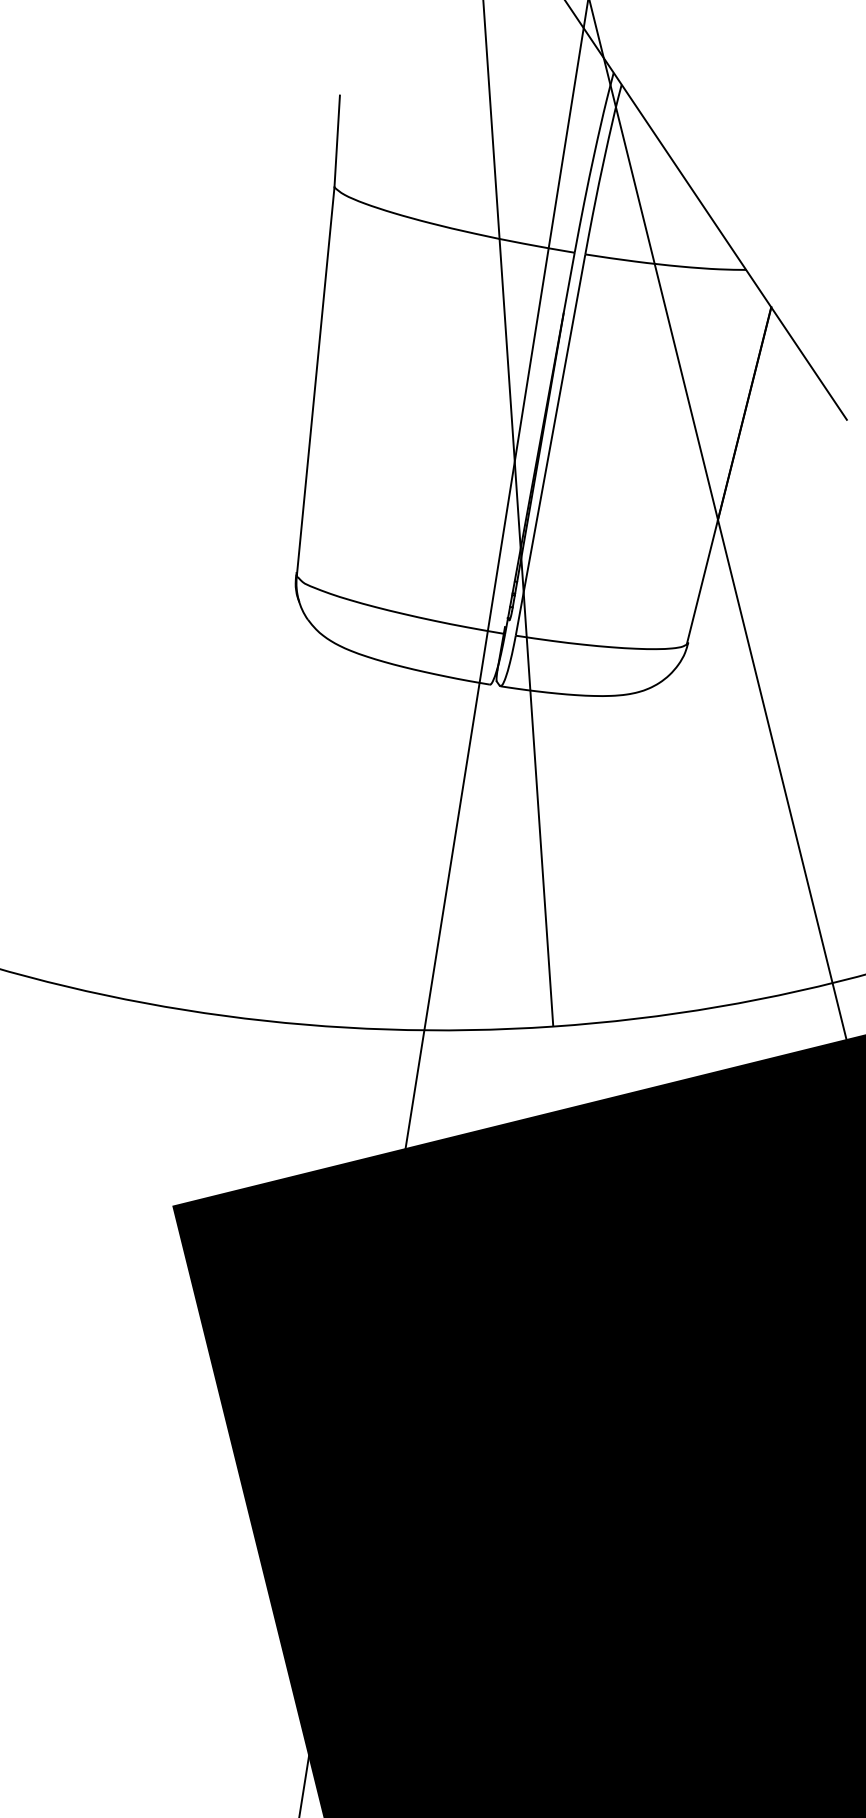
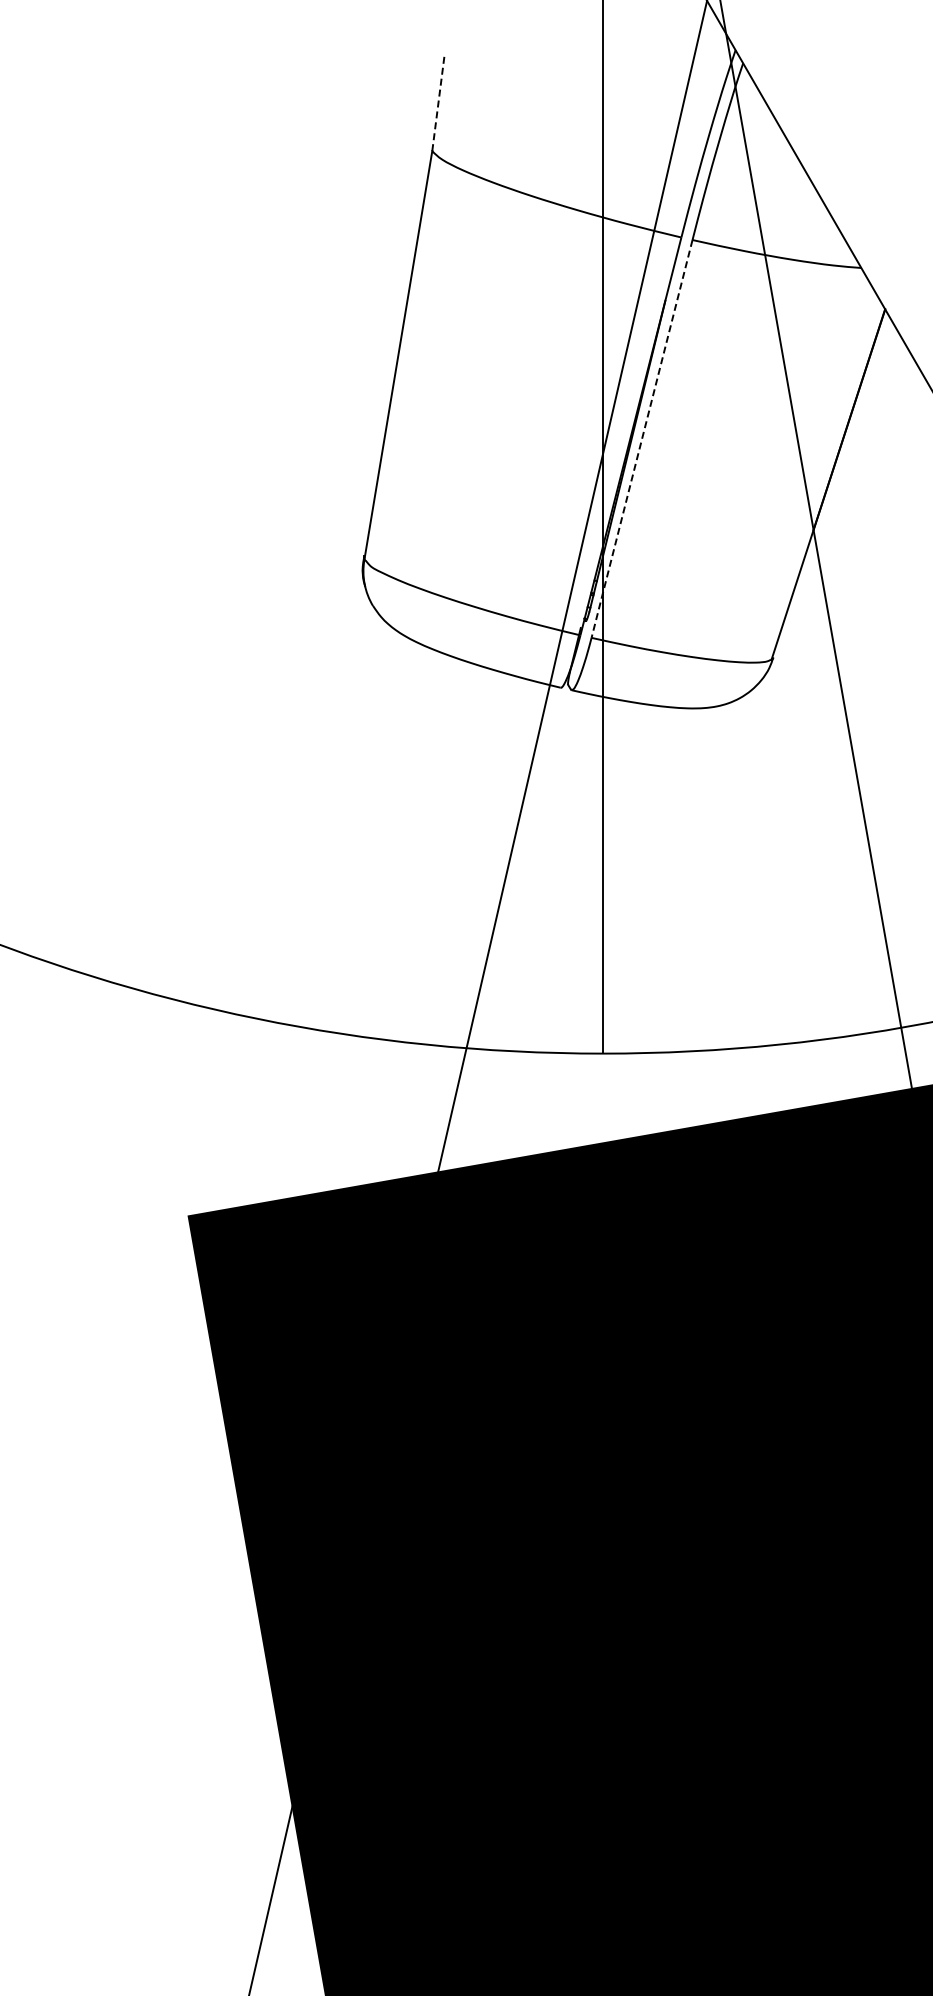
line: (337, 141) -> (438, 102), solid -> dashed
line: (551, 445) -> (642, 439), solid -> dashed

